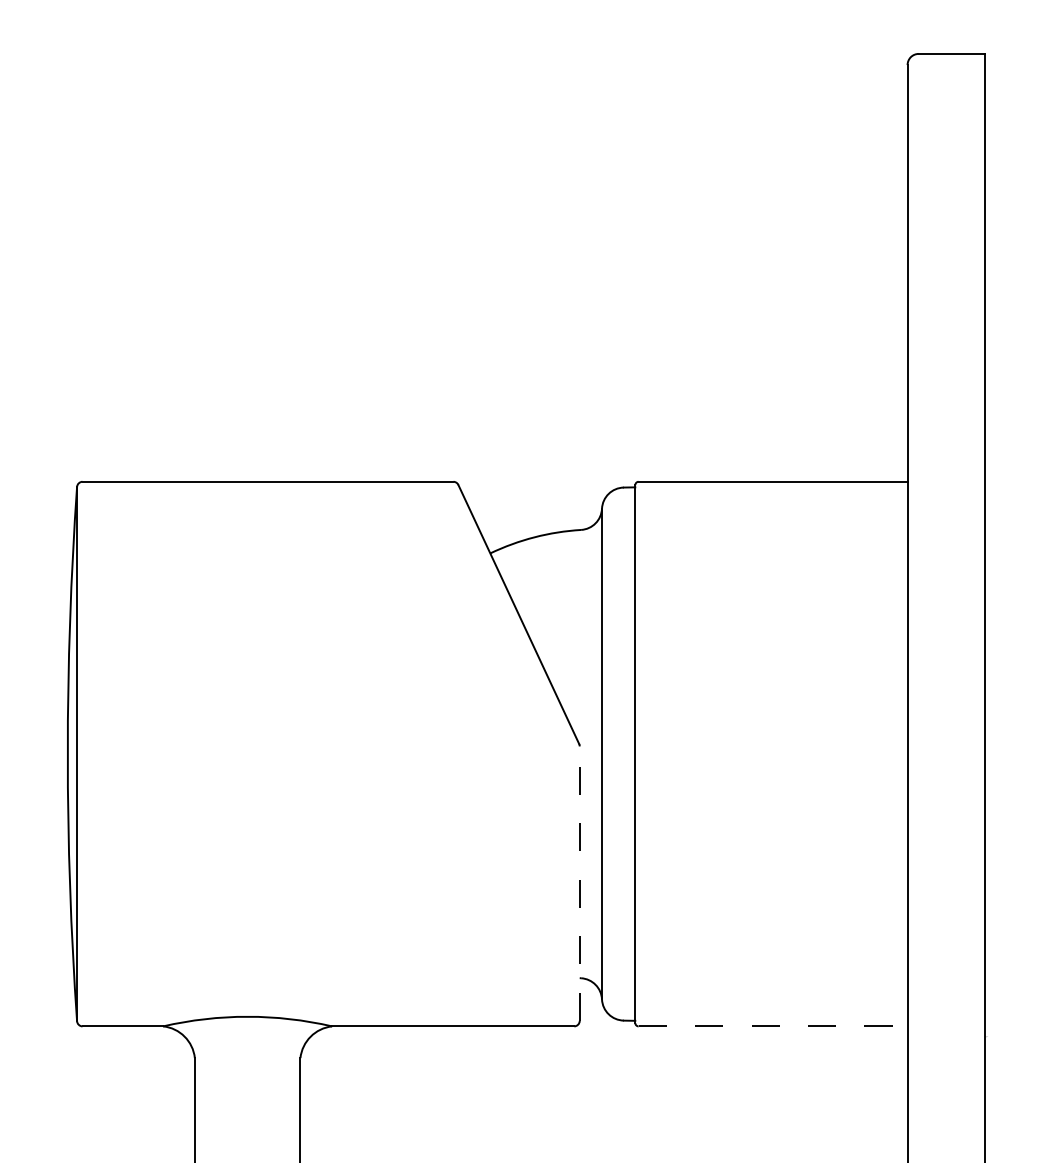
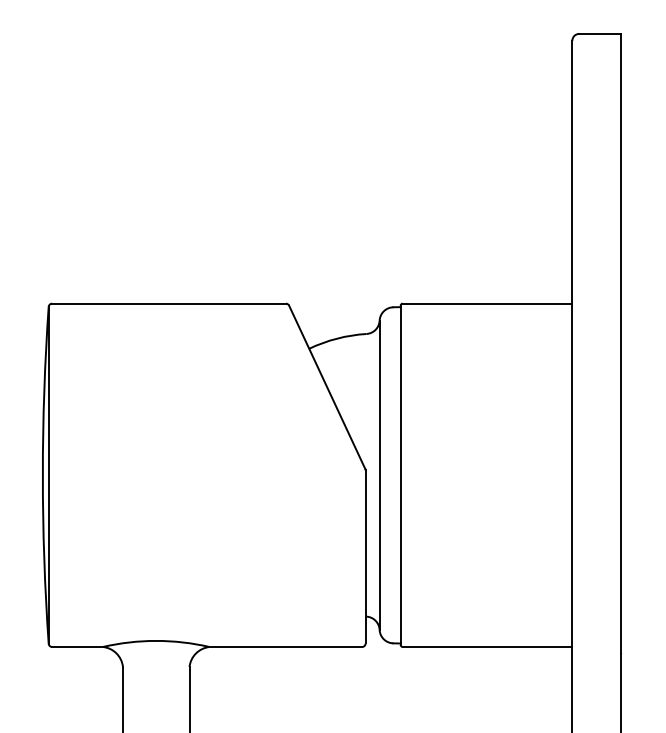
line: (579, 882) -> (365, 556), dashed -> solid
line: (773, 1025) -> (487, 646), dashed -> solid

